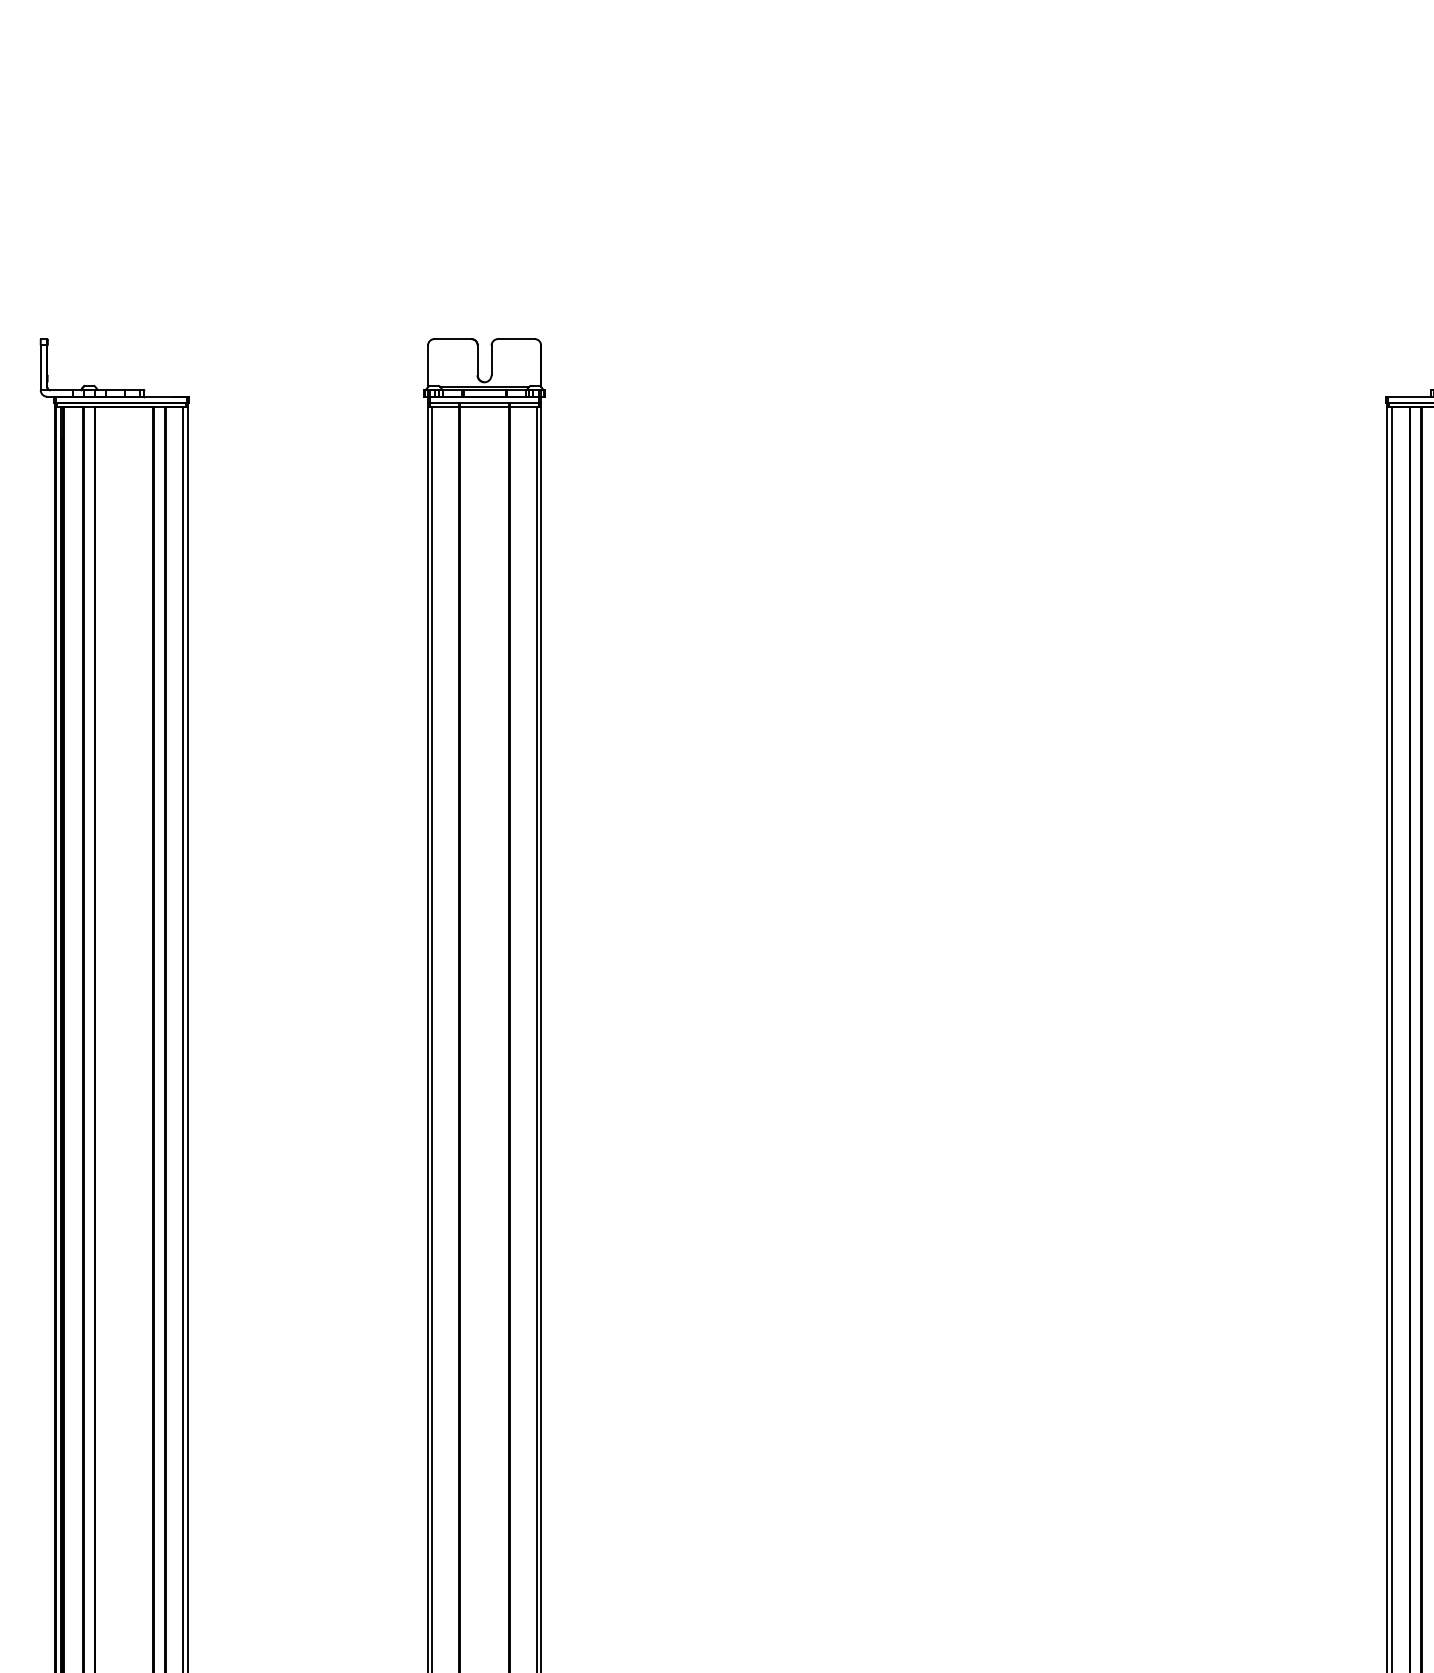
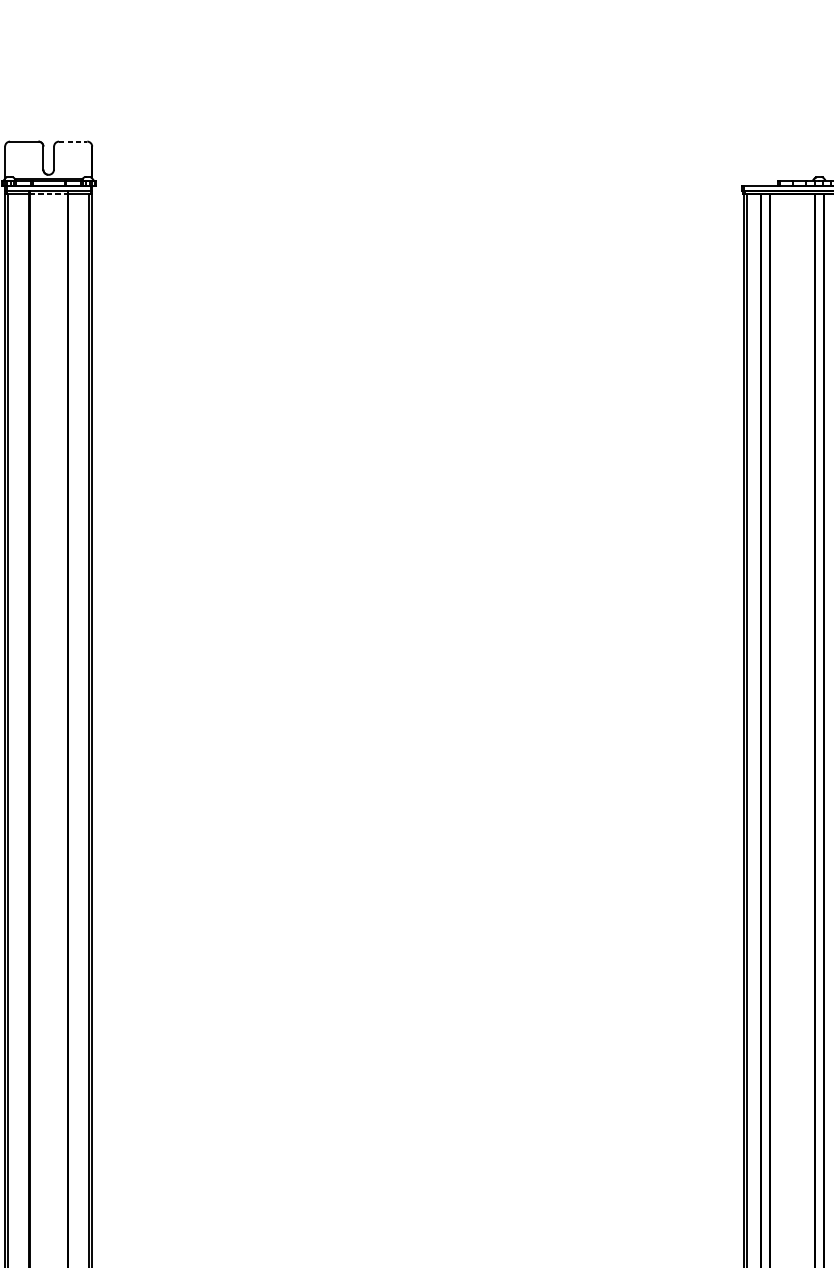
line: (516, 339) -> (73, 141), solid -> dashed
line: (484, 407) -> (48, 194), solid -> dashed

